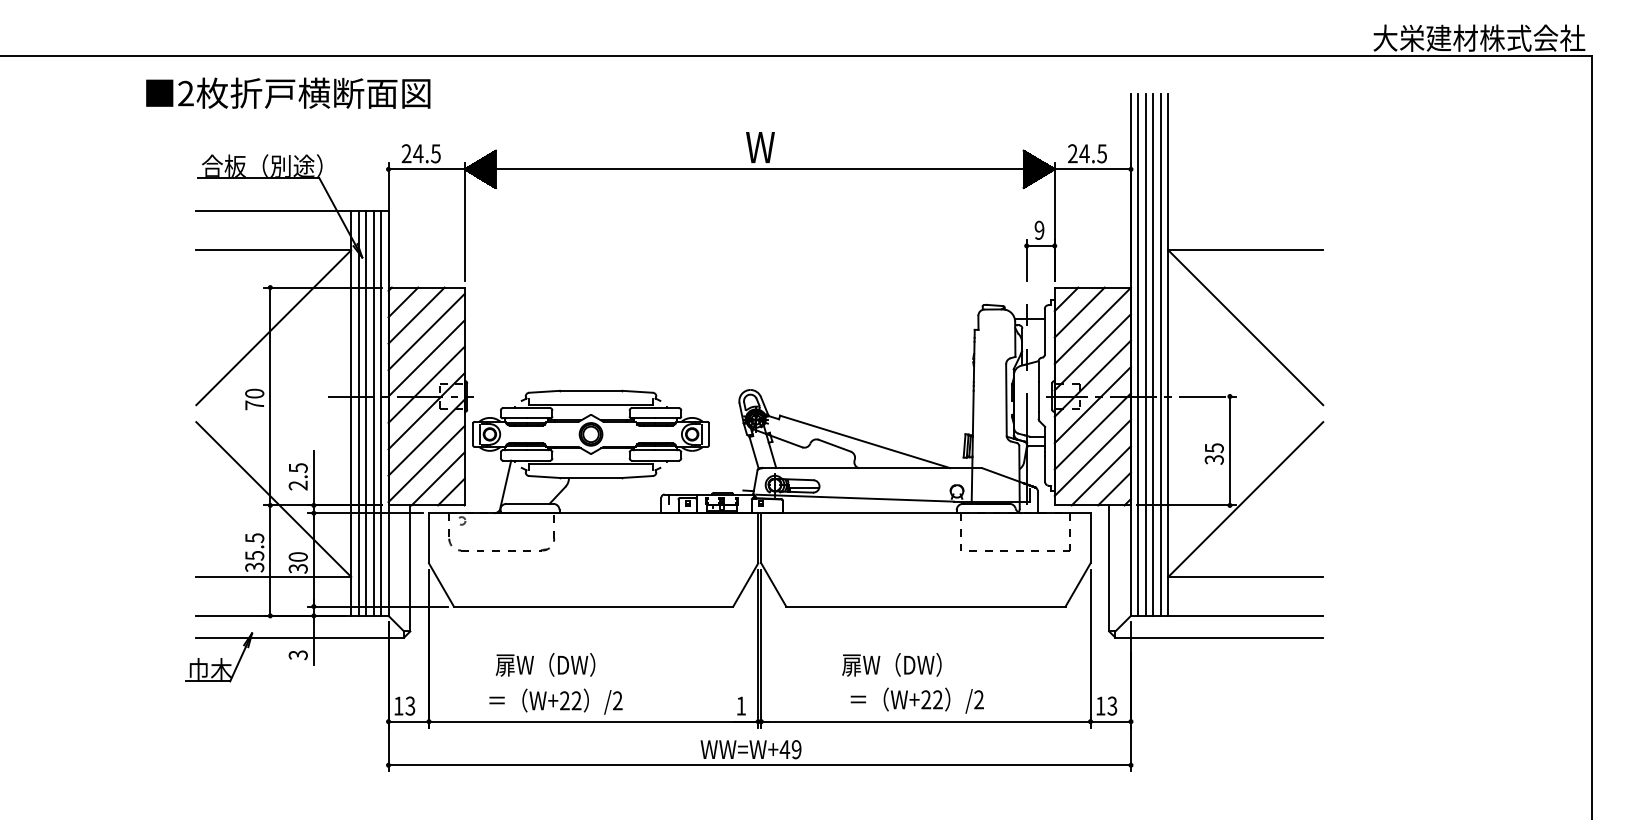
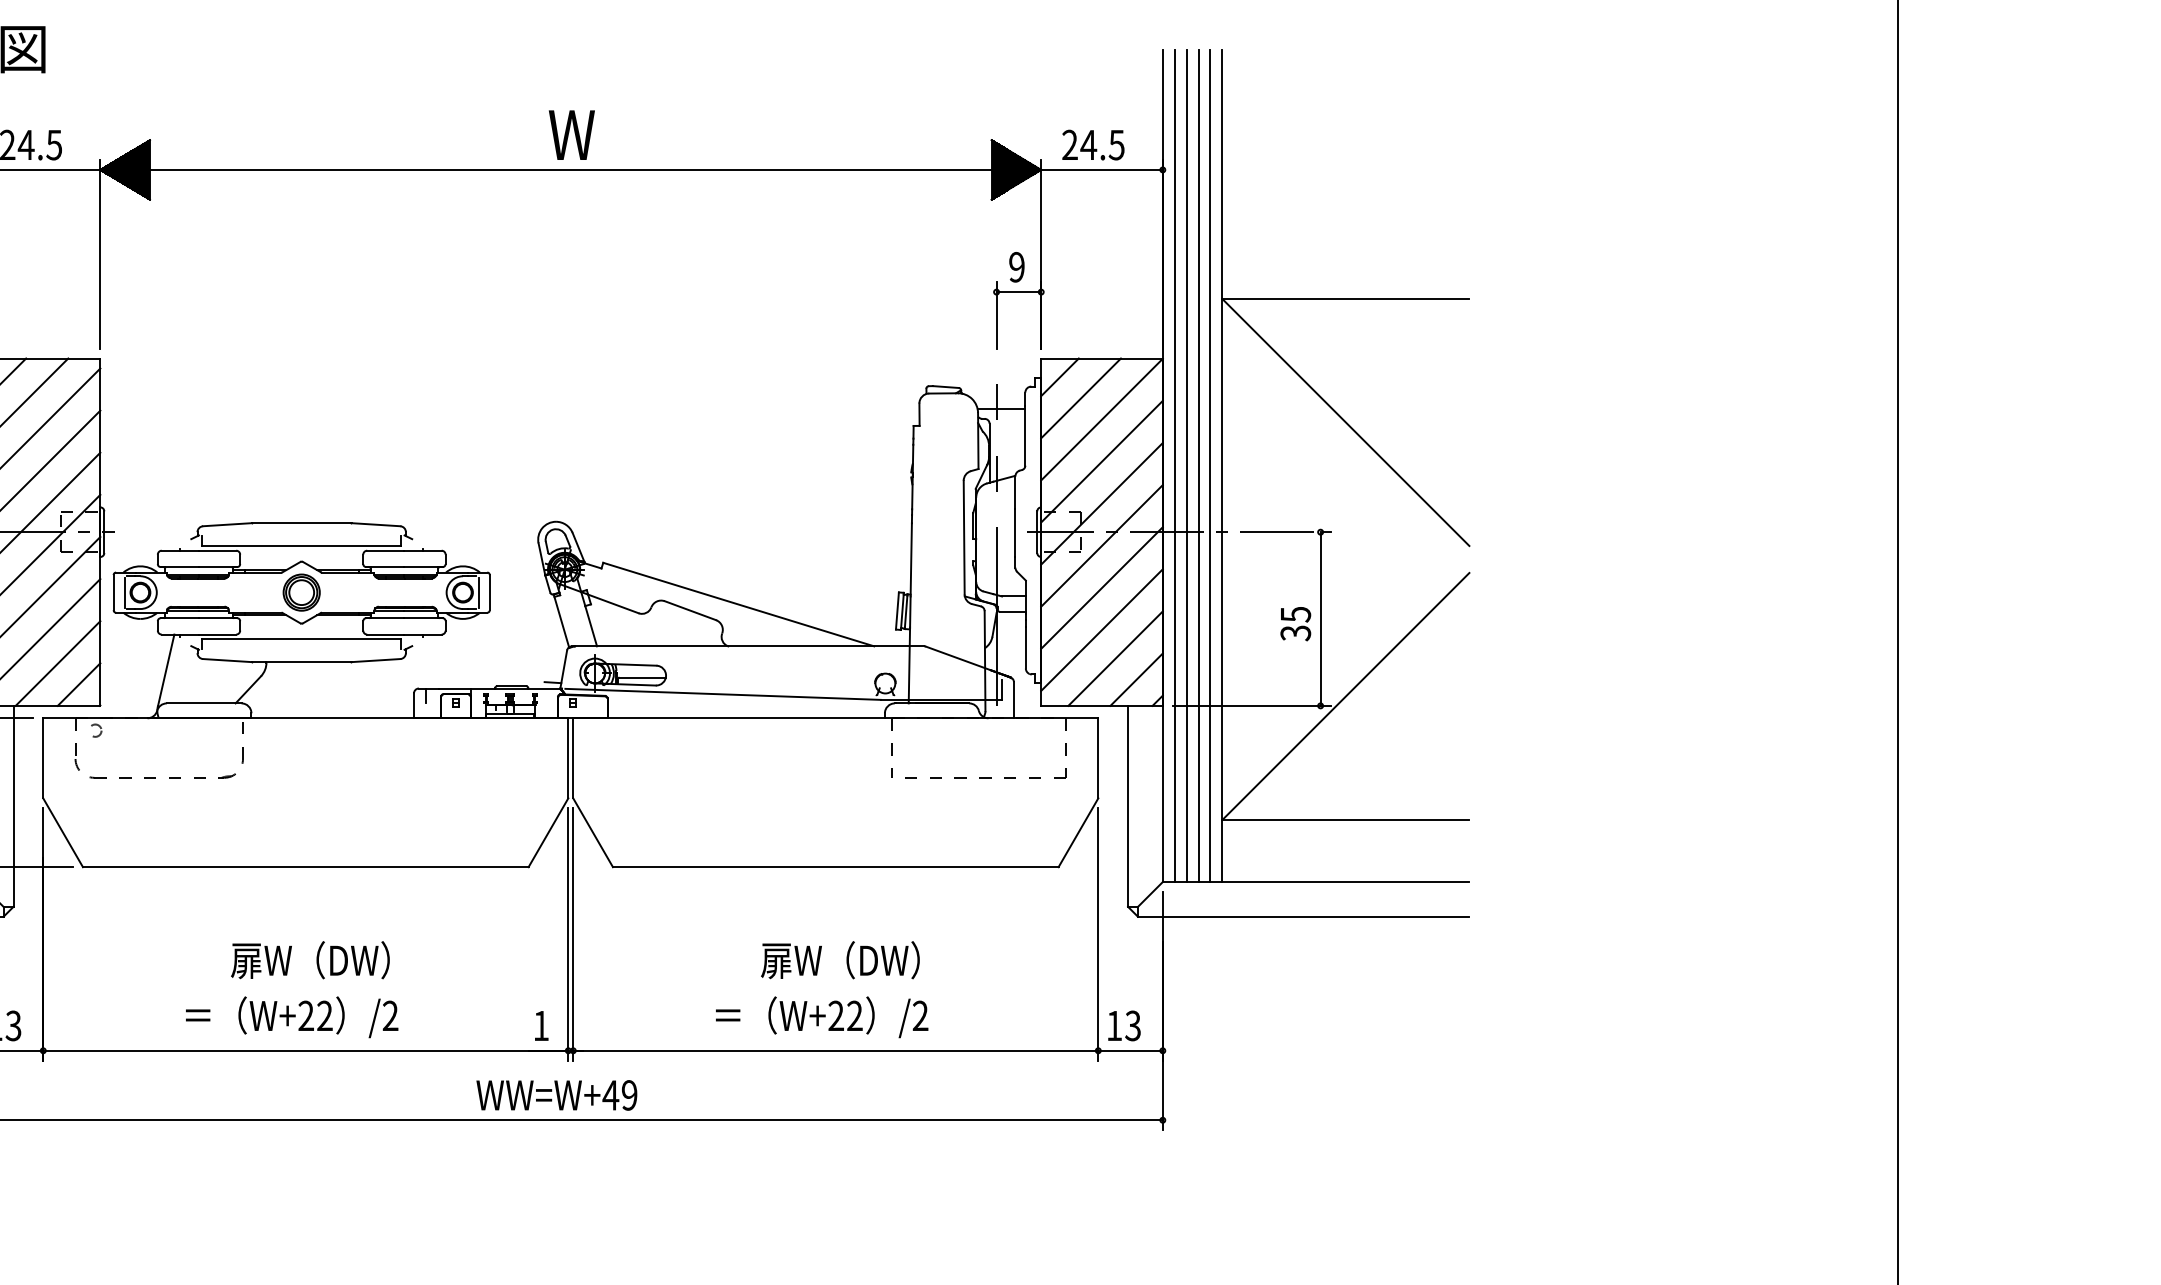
text: (545, 664) -> (310, 959), moved
text: (891, 664) -> (839, 959), moved
text: (555, 701) -> (291, 1017), moved

